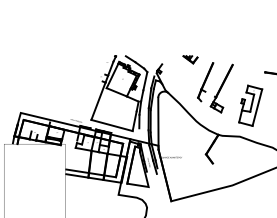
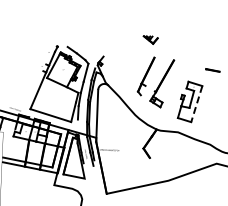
part: (190, 59) -> (150, 39), moved
line: (257, 107) -> (196, 103), solid -> dashed

